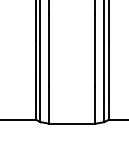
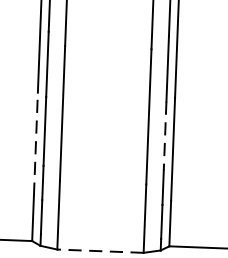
line: (104, 61) -> (165, 136), solid -> dashed
line: (35, 67) -> (35, 142), solid -> dashed
line: (72, 123) -> (100, 250), solid -> dashed

